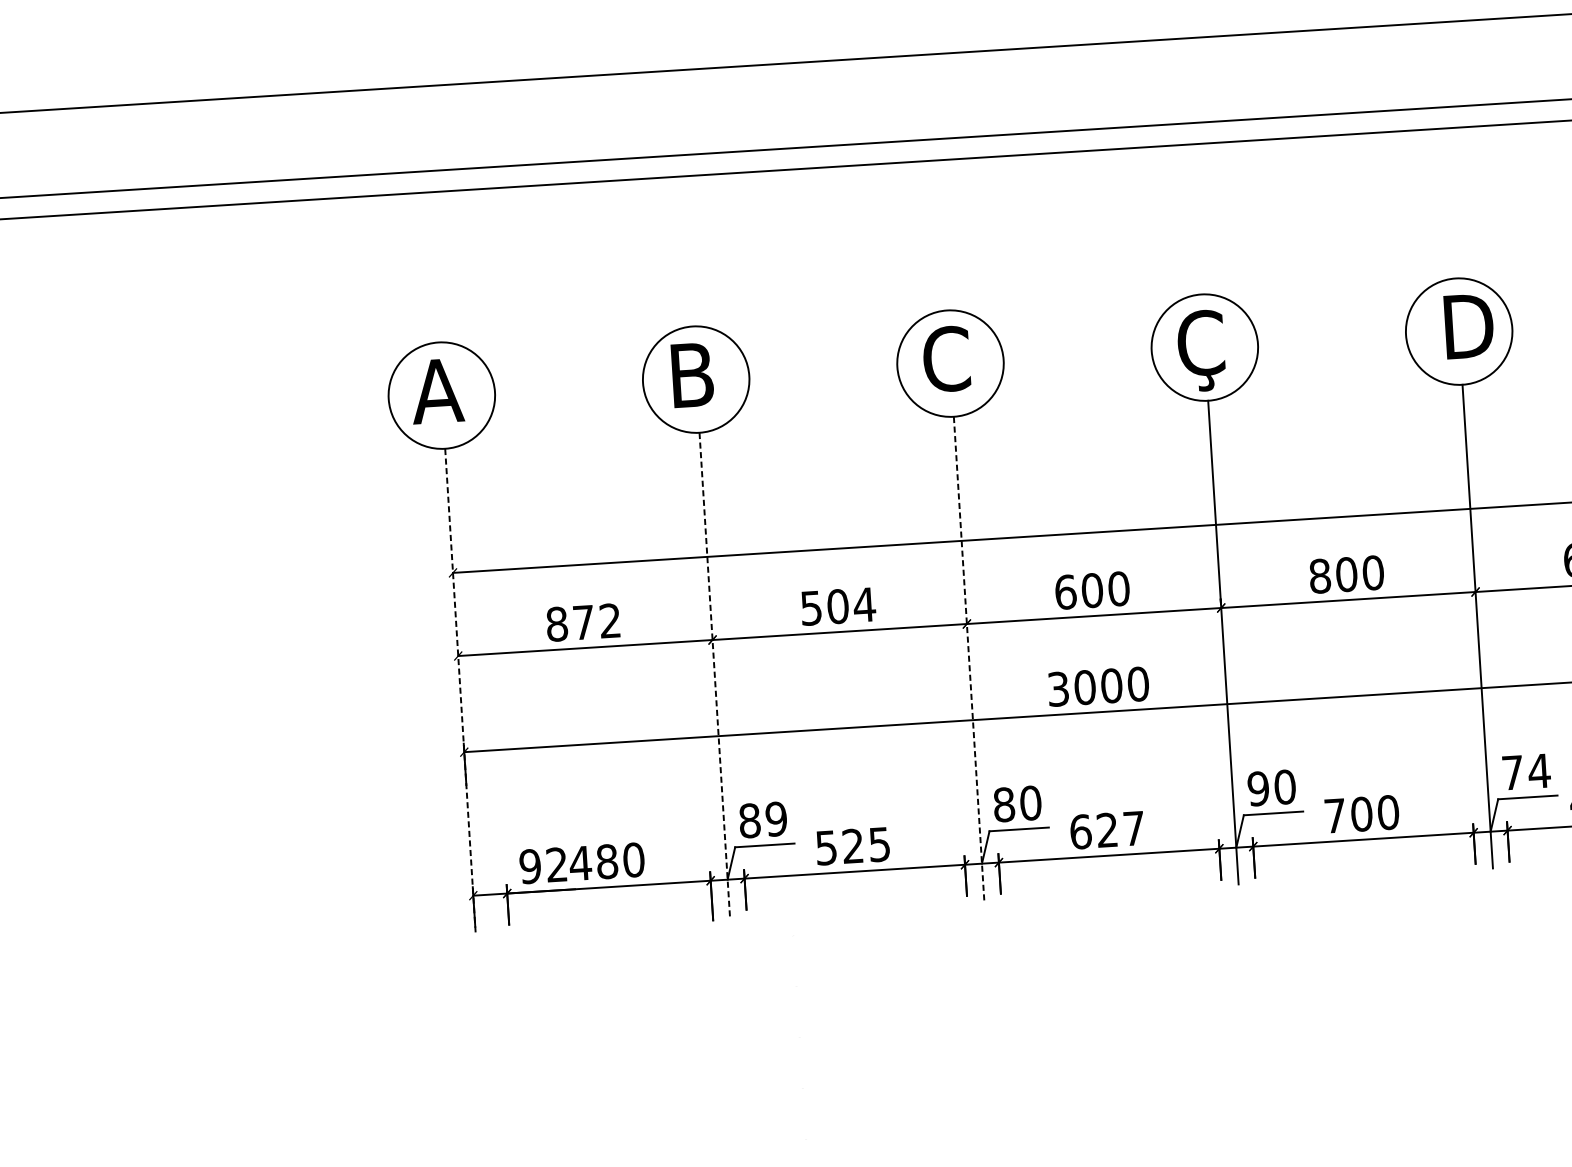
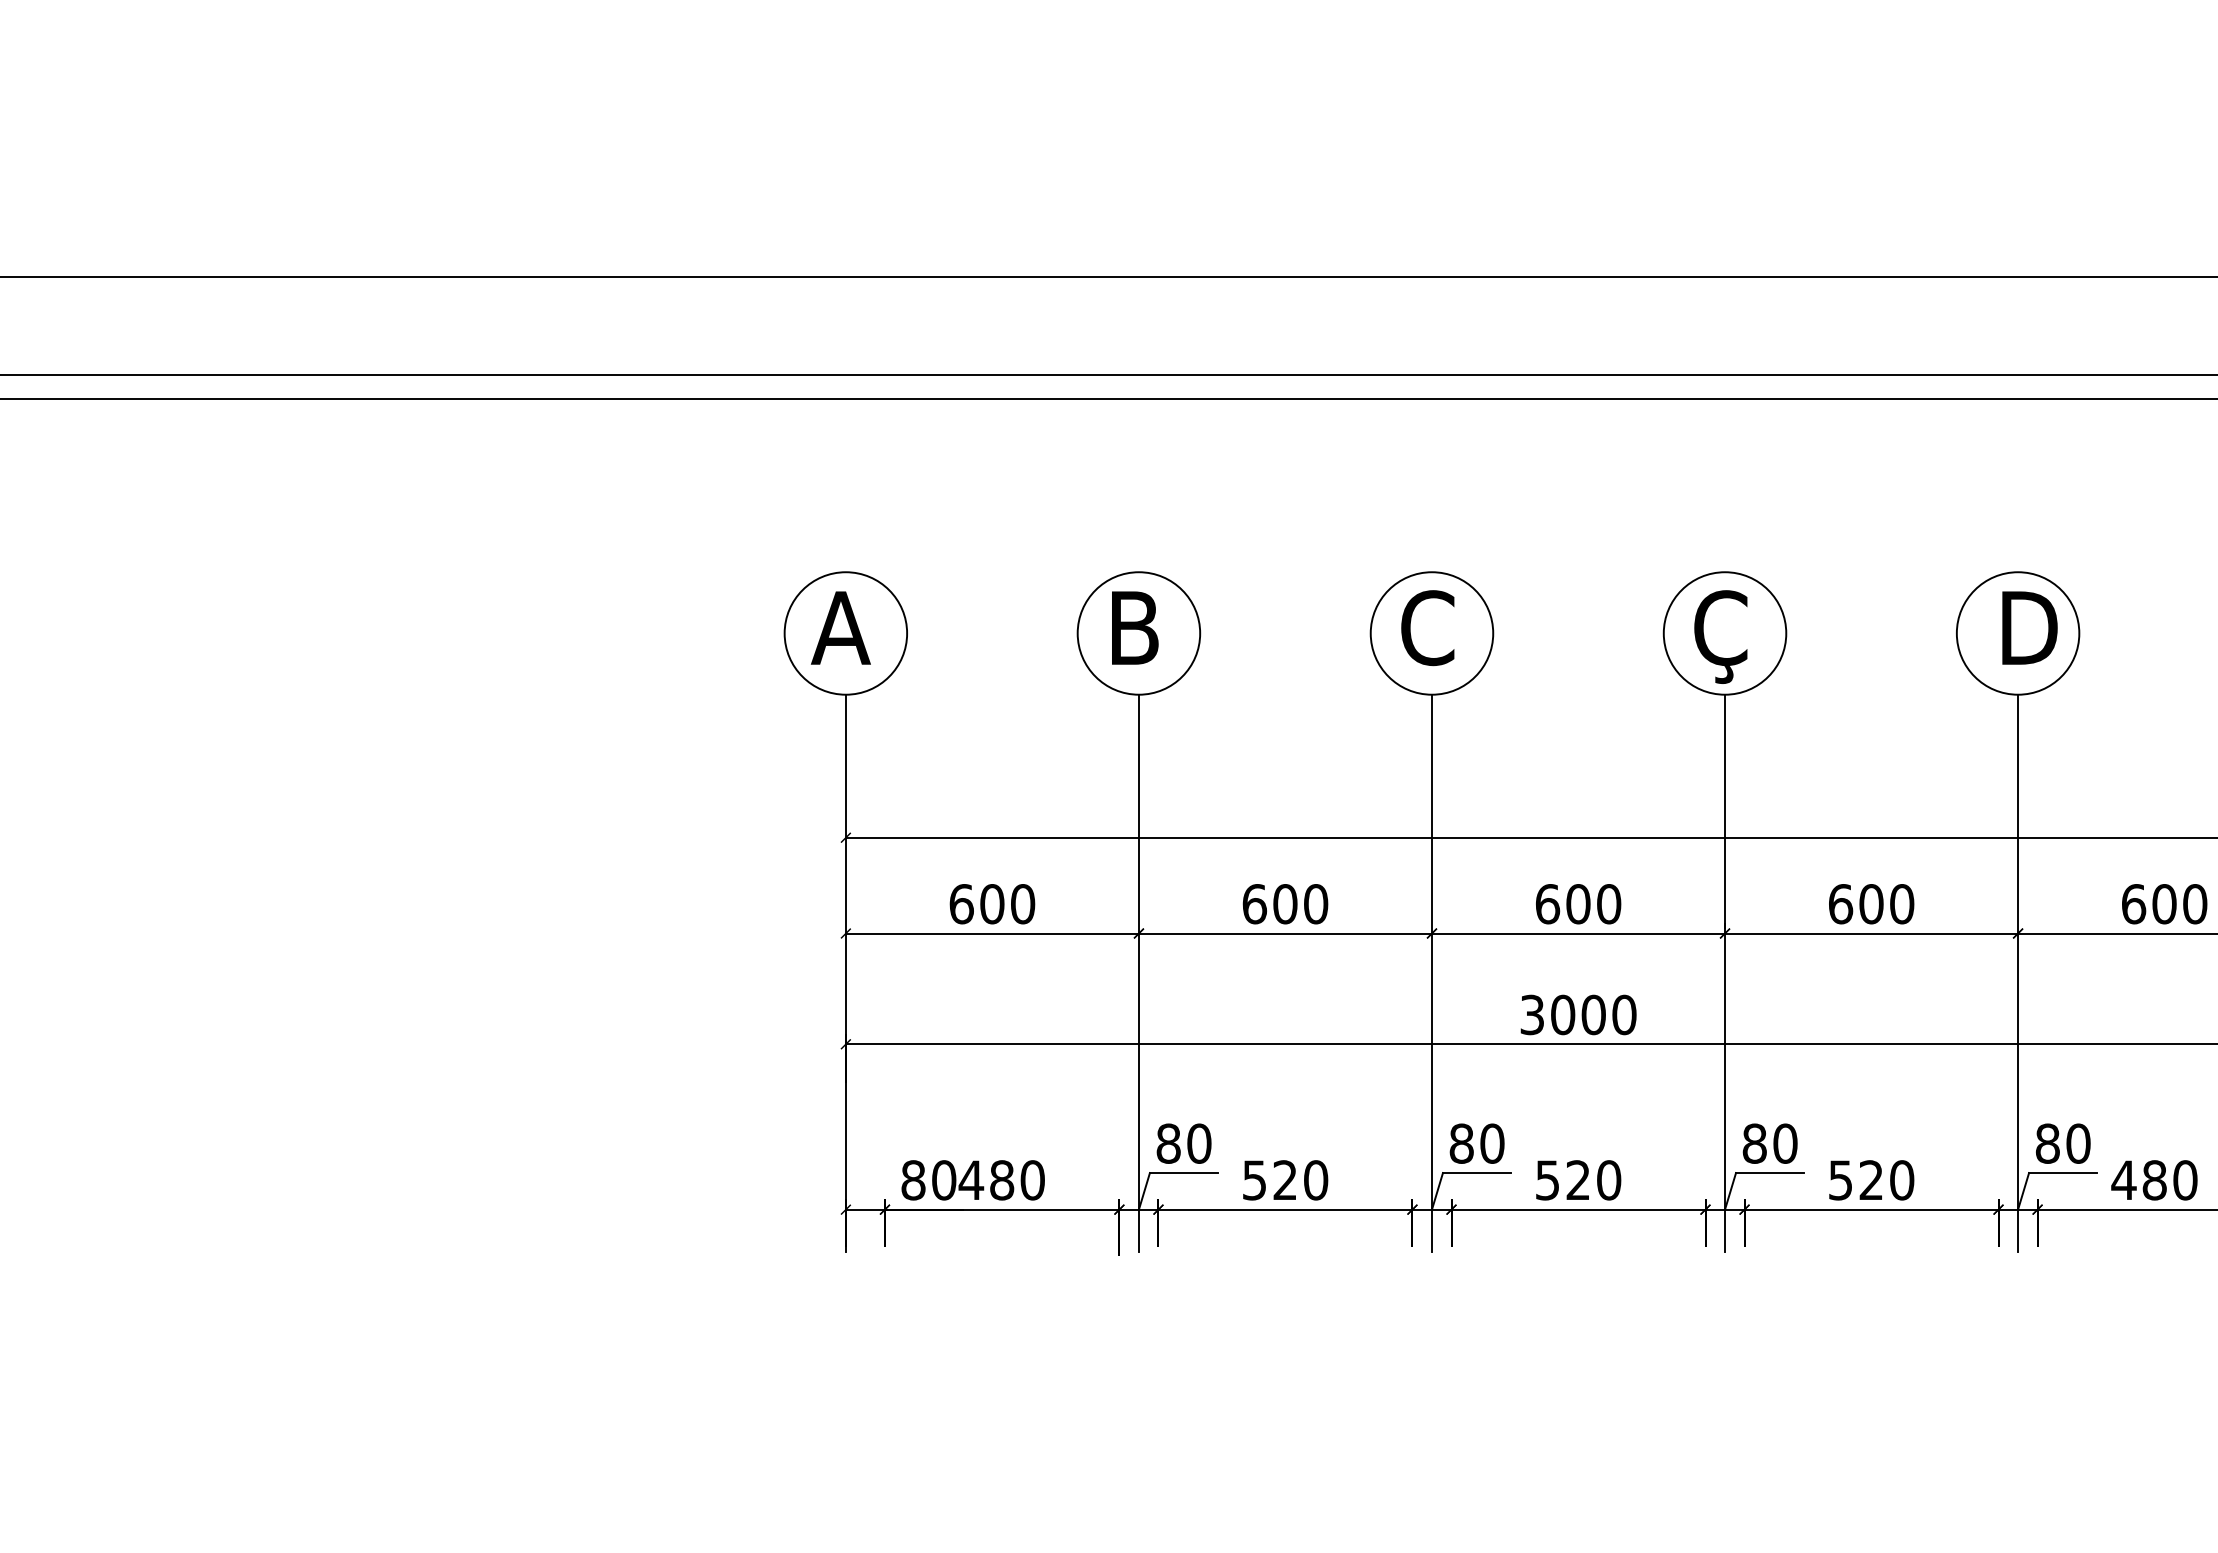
text: (1319, 576) -> (1840, 904), 800 -> 600
text: (838, 606) -> (1285, 904), 504 -> 600
text: (583, 622) -> (992, 904), 872 -> 600
line: (968, 658) -> (1431, 973), dashed -> solid
line: (714, 674) -> (1138, 973), dashed -> solid
line: (460, 690) -> (845, 973), dashed -> solid
text: (1526, 771) -> (2063, 1143), 74 -> 80
text: (1258, 788) -> (1754, 1143), 90 -> 80
text: (1348, 815) -> (1856, 1180), 700 -> 520
text: (776, 818) -> (1199, 1143), 89 -> 80
text: (1107, 830) -> (1578, 1180), 627 -> 520
text: (880, 844) -> (1316, 1180), 525 -> 520
text: (543, 865) -> (928, 1180), 92 -> 80

